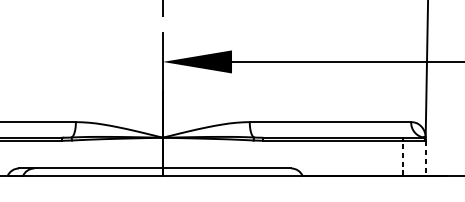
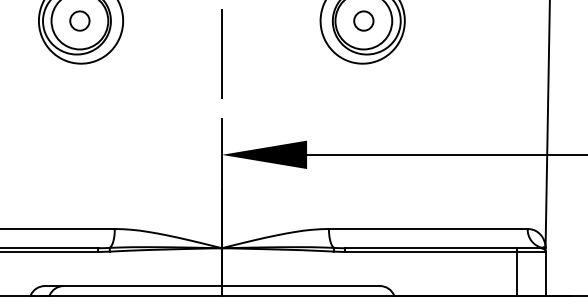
line: (402, 158) -> (517, 273), dashed -> solid
line: (425, 158) -> (545, 273), dashed -> solid

